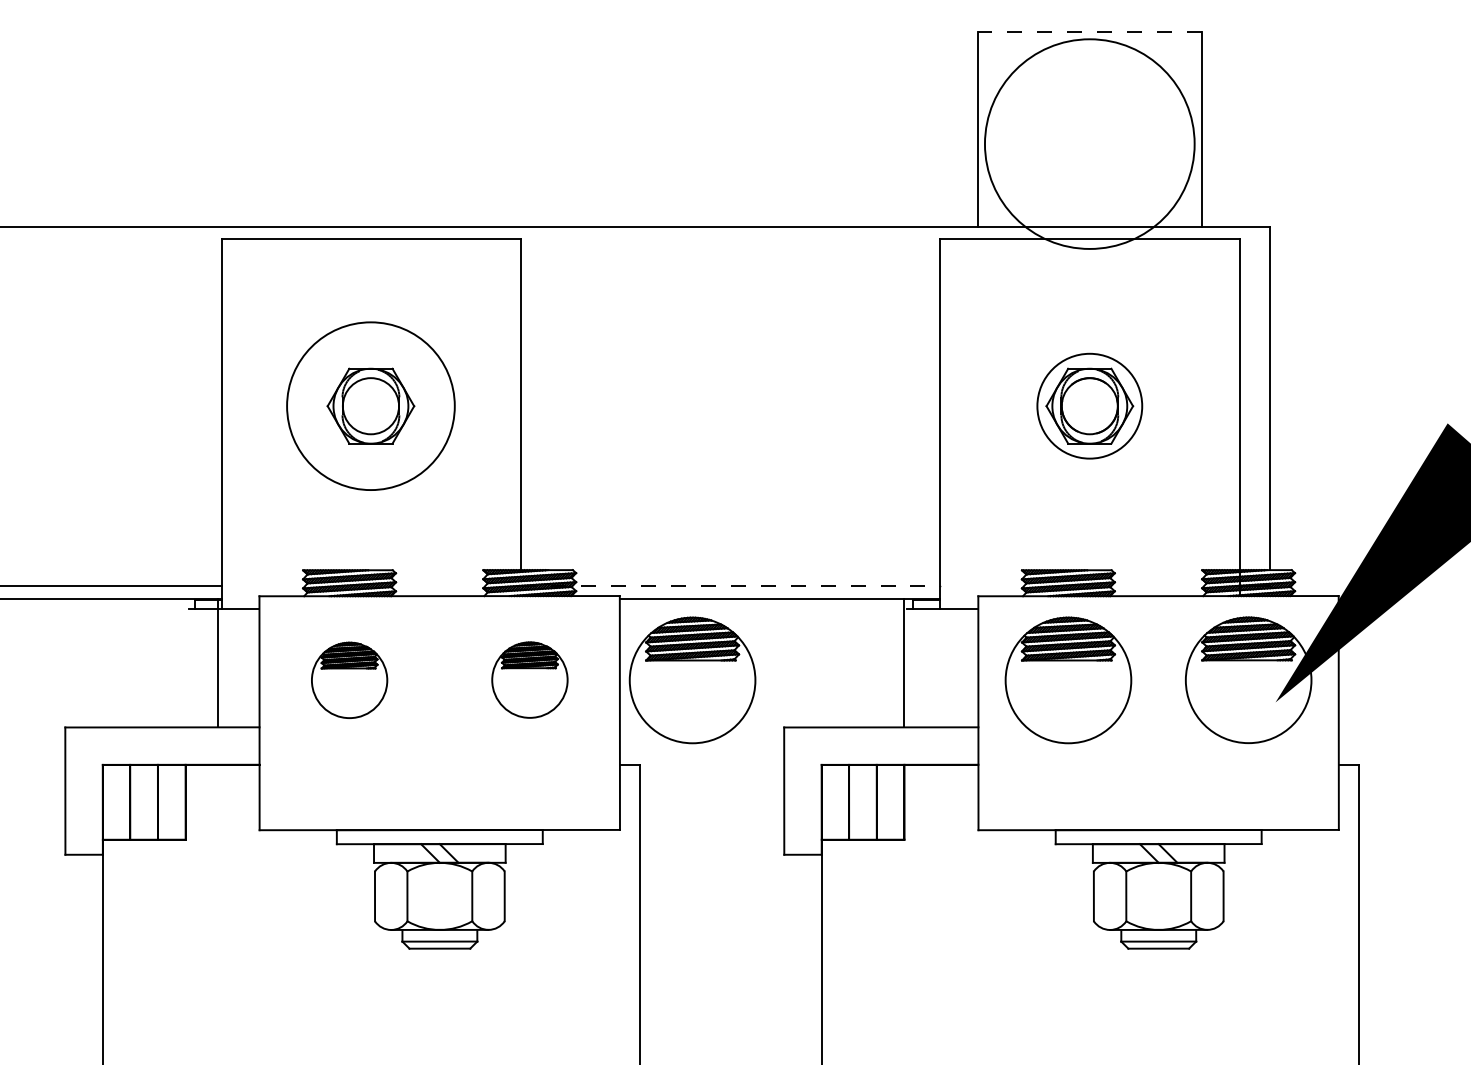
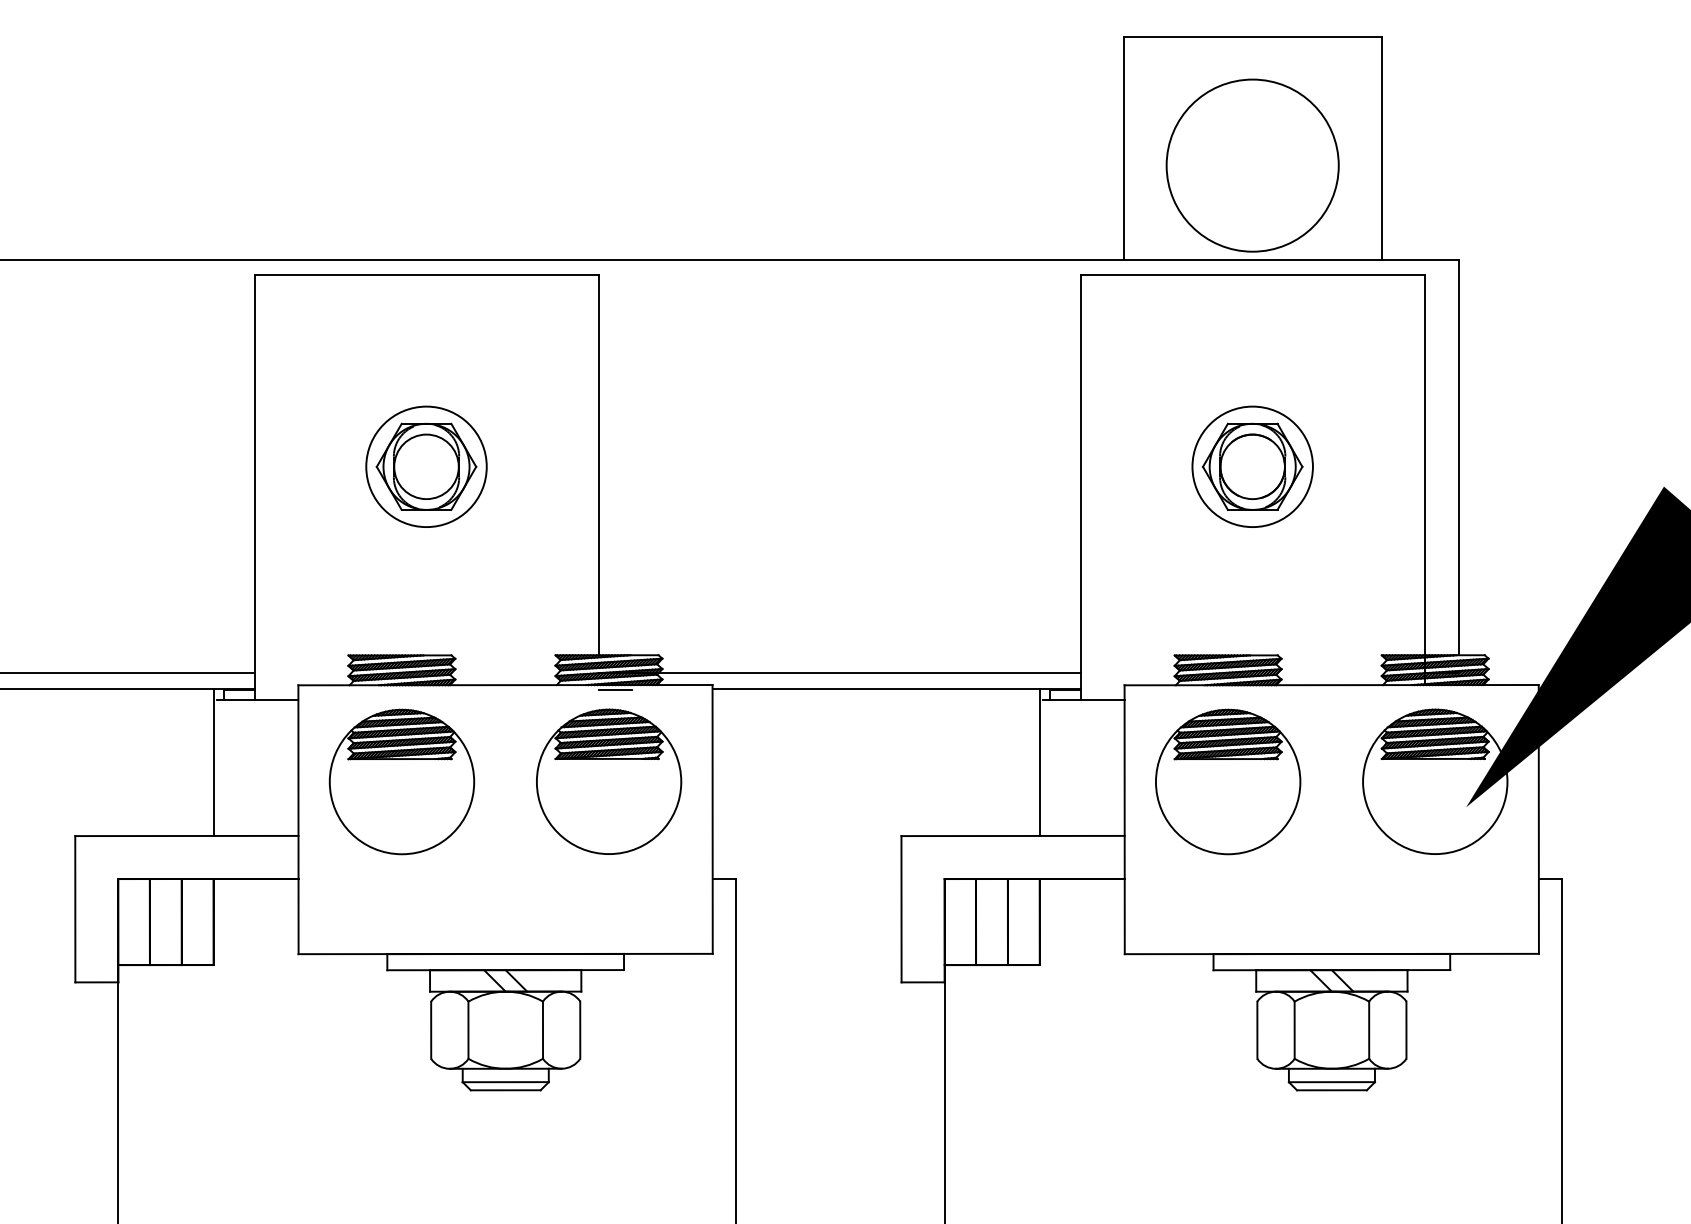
line: (1090, 31) -> (1253, 36), dashed -> solid
circle: (1089, 144) -> (1252, 165), size x0.71
circle: (370, 405) -> (426, 466), size x0.62
line: (731, 586) -> (840, 673), dashed -> solid
line: (535, 599) -> (615, 689), added
line: (217, 663) -> (213, 762), moved
part: (349, 679) -> (401, 781), size x1.67
part: (530, 679) -> (609, 781), size x1.67
part: (692, 679) -> (796, 781), removed

